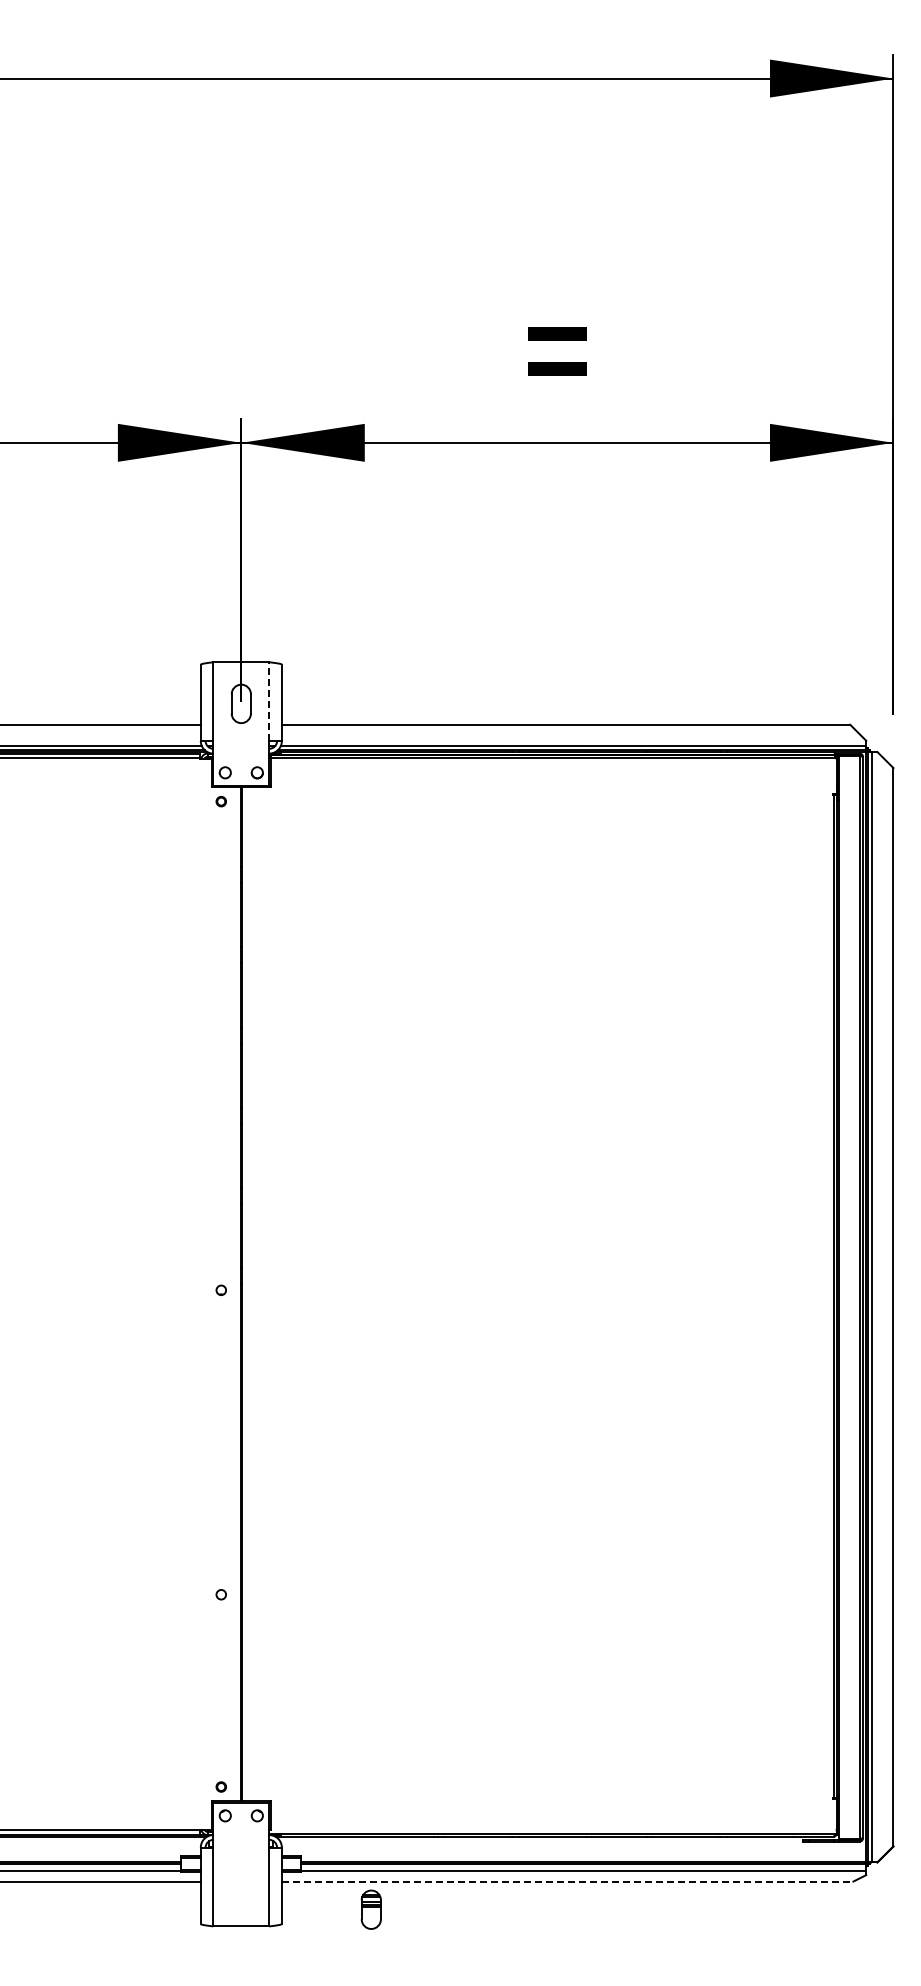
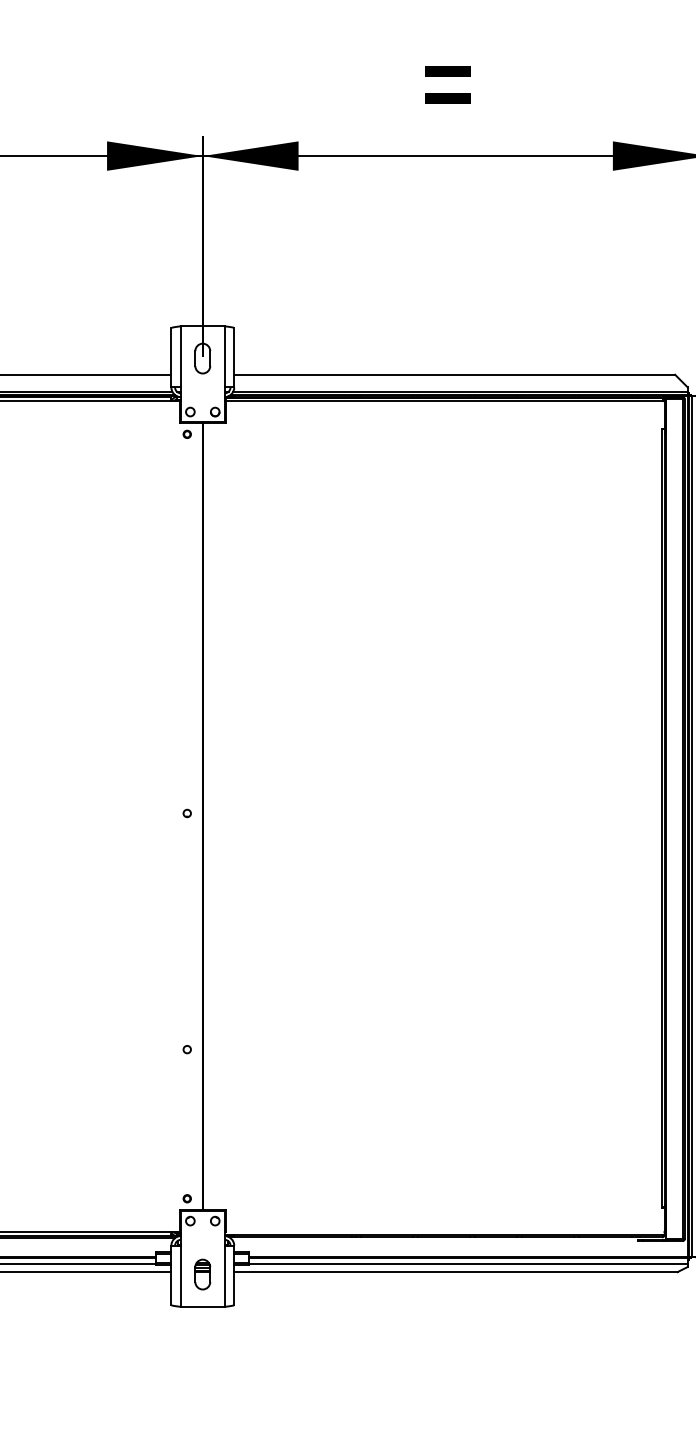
line: (269, 701) -> (224, 356), dashed -> solid
line: (567, 1881) -> (455, 1272), dashed -> solid
part: (370, 1909) -> (202, 1274), moved

